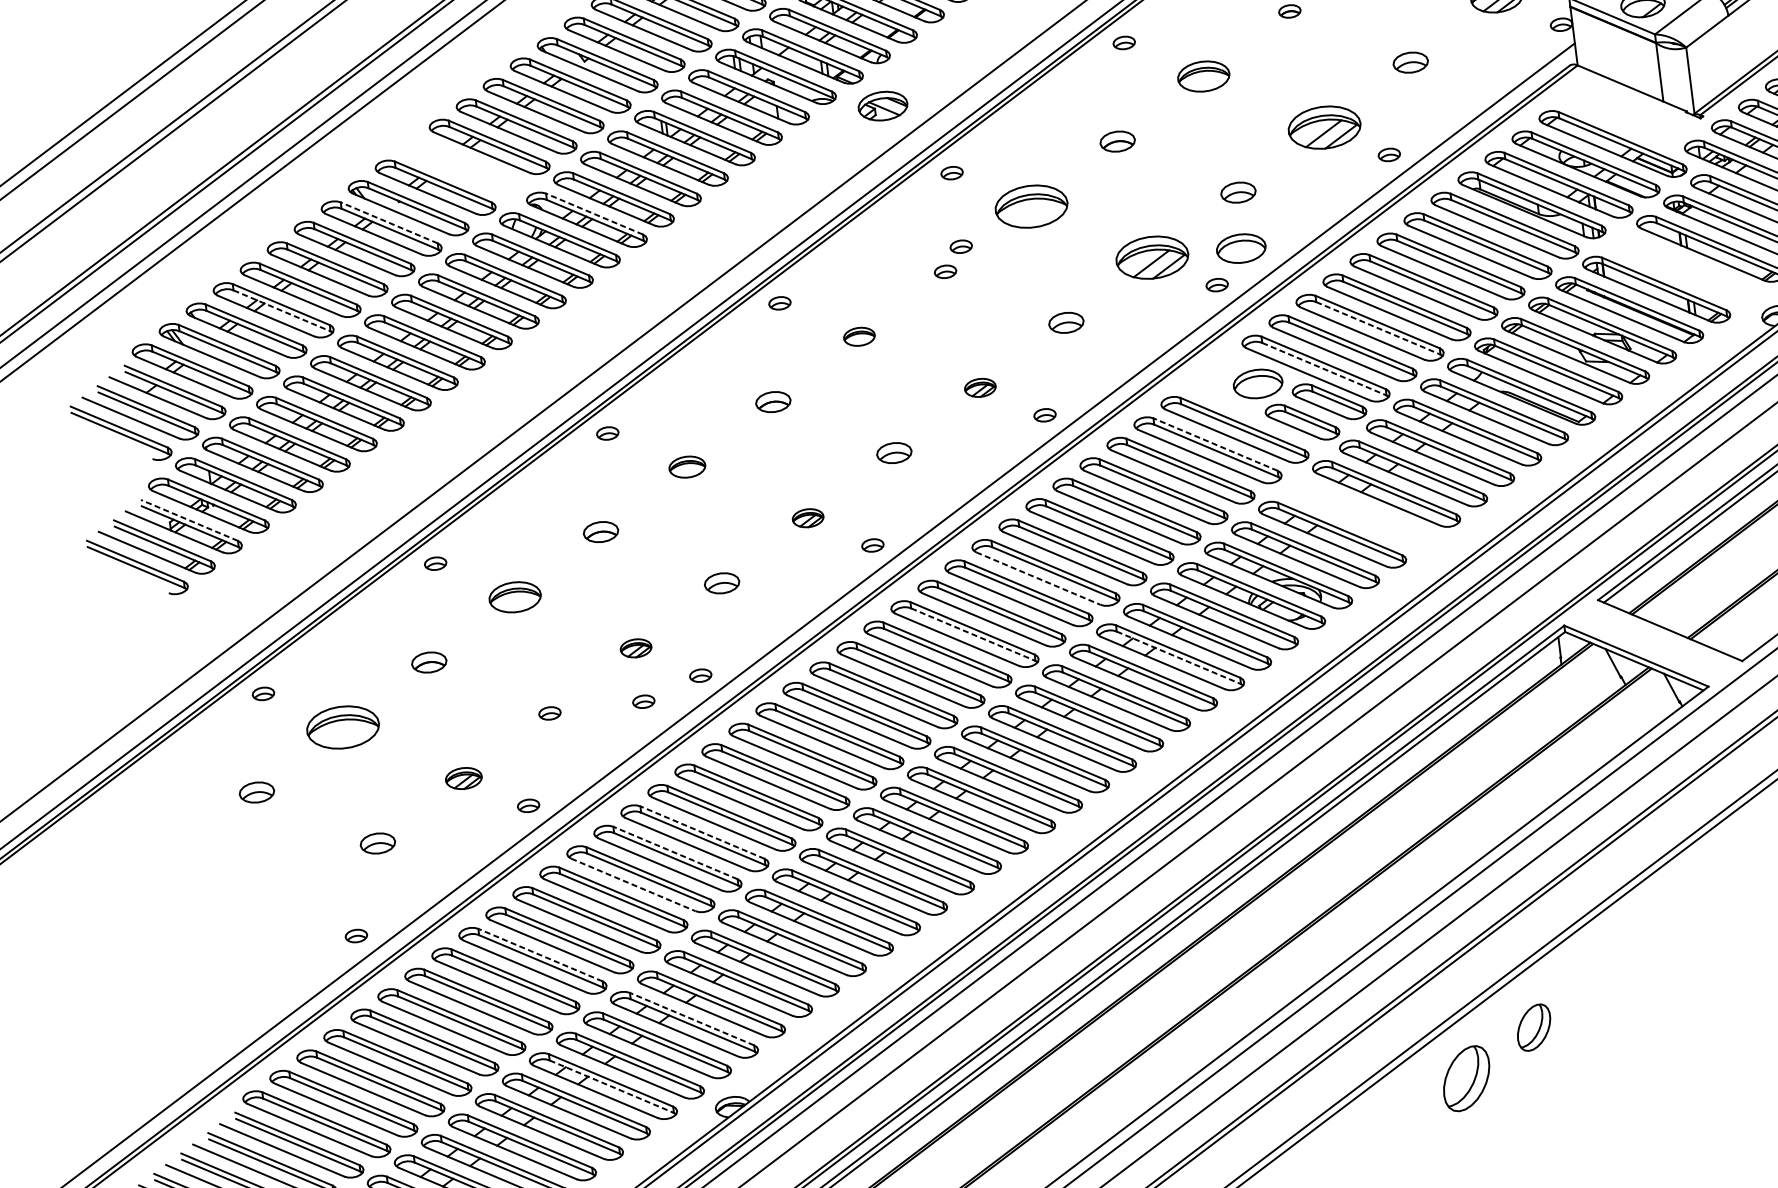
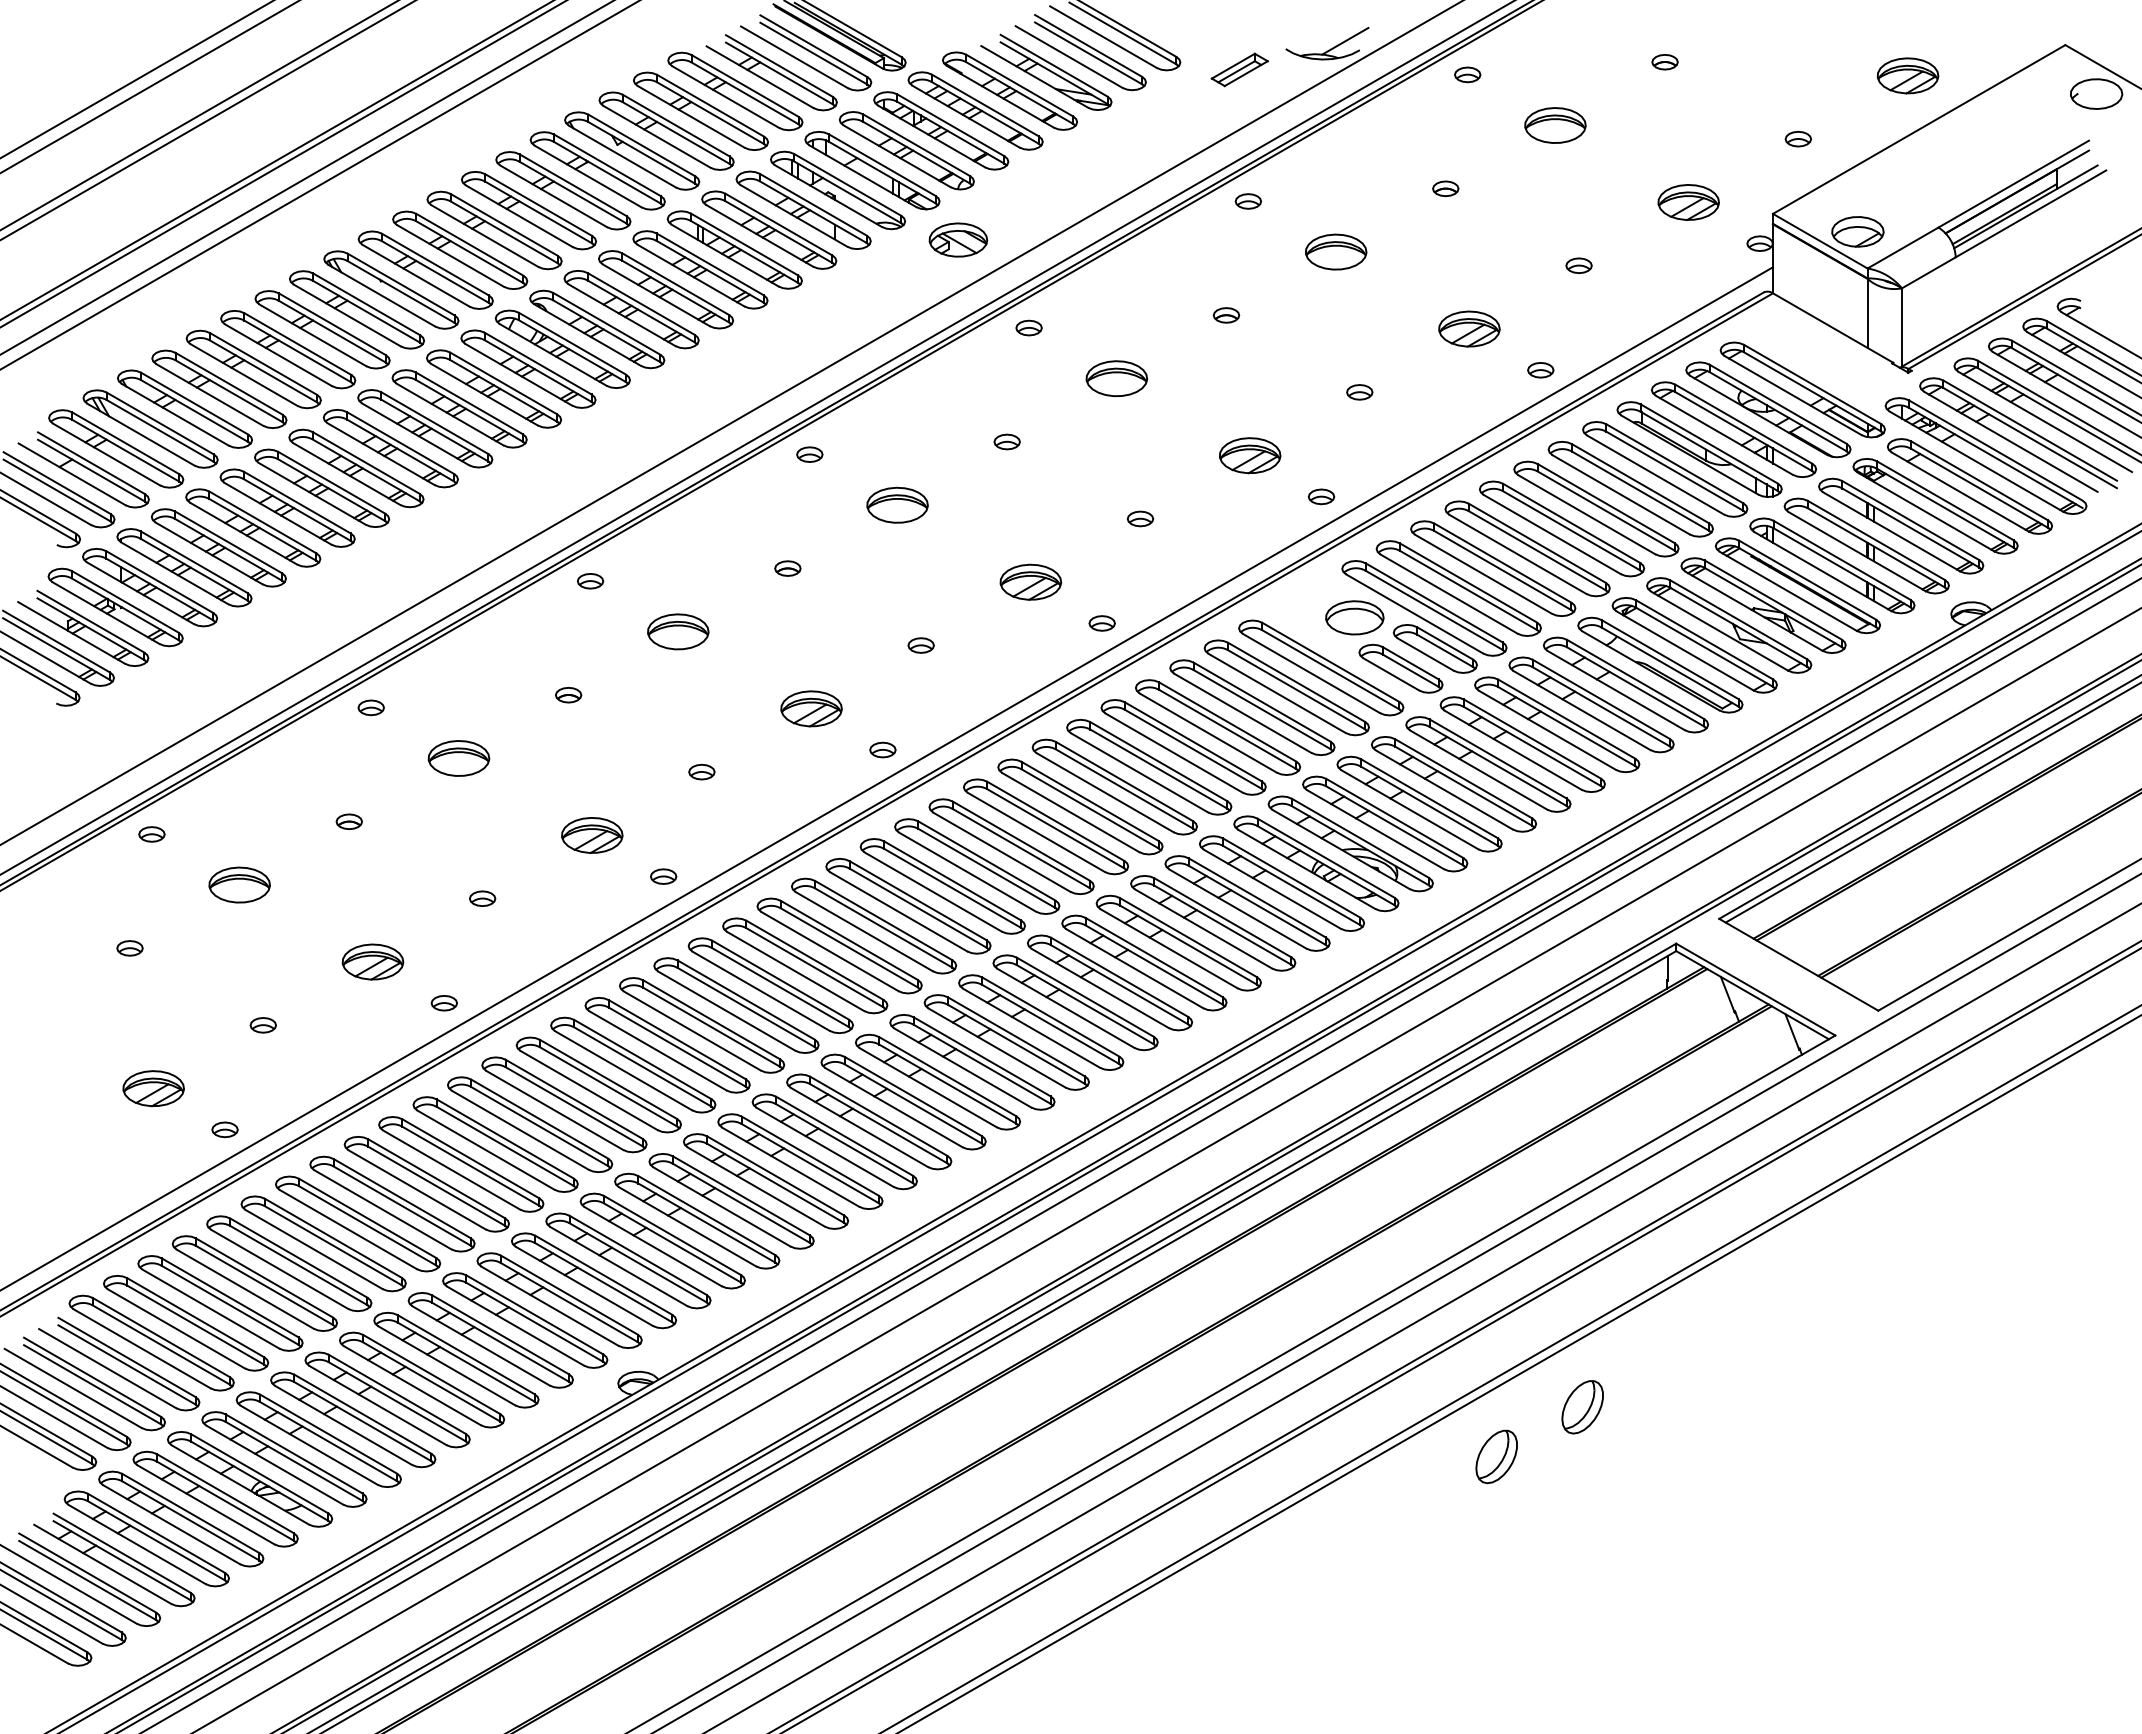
part: (1410, 62) -> (1578, 265), size x0.62
part: (1324, 127) -> (1469, 328), size x0.71
part: (1117, 141) -> (1226, 315), size x0.62
part: (462, 166) -> (460, 249), added
part: (1238, 192) -> (1359, 392), size x0.62
part: (1031, 206) -> (1116, 378), size x0.71
line: (594, 213) -> (606, 323), dashed -> solid
line: (389, 223) -> (366, 304), dashed -> solid
part: (960, 246) -> (1028, 414), removed
part: (1240, 248) -> (1354, 457), removed
part: (1152, 257) -> (1250, 455), size x0.71
part: (1683, 268) -> (1866, 545), added
line: (282, 311) -> (229, 391), dashed -> solid
part: (1066, 322) -> (1140, 518), size x0.62
line: (1378, 328) -> (1503, 570), dashed -> solid
part: (859, 336) -> (897, 504), size x1.67
line: (1324, 369) -> (1434, 610), dashed -> solid
part: (979, 387) -> (1030, 581), size x1.67
part: (773, 401) -> (787, 568), size x0.62
line: (1215, 444) -> (1296, 682), dashed -> solid
part: (893, 453) -> (920, 645), size x0.62
part: (687, 466) -> (678, 631), size x1.43
part: (1359, 514) -> (1453, 784), added
part: (808, 517) -> (811, 708), size x1.67
line: (189, 520) -> (90, 621), dashed -> solid
part: (601, 532) -> (568, 695), size x0.62
line: (1038, 578) -> (1071, 812), dashed -> solid
part: (721, 582) -> (701, 771), size x0.62
line: (973, 634) -> (987, 868), dashed -> solid
part: (636, 648) -> (592, 835), size x1.67
line: (1179, 658) -> (1223, 925), dashed -> solid
part: (428, 662) -> (348, 821), size x0.62
part: (643, 701) -> (593, 898), removed
part: (342, 727) -> (239, 884), size x0.71
part: (463, 778) -> (372, 961), size x1.43
part: (256, 792) -> (129, 948), size x0.62
line: (702, 832) -> (642, 1059), dashed -> solid
part: (377, 843) -> (262, 1025), size x0.62
line: (675, 853) -> (608, 1079), dashed -> solid
line: (633, 884) -> (555, 1110), dashed -> solid
part: (291, 908) -> (153, 1088), added
line: (540, 954) -> (436, 1178), dashed -> solid
line: (691, 1018) -> (603, 1274), dashed -> solid
part: (1466, 1078) -> (1496, 1456), size x0.71
line: (611, 1086) -> (500, 1342), dashed -> solid

